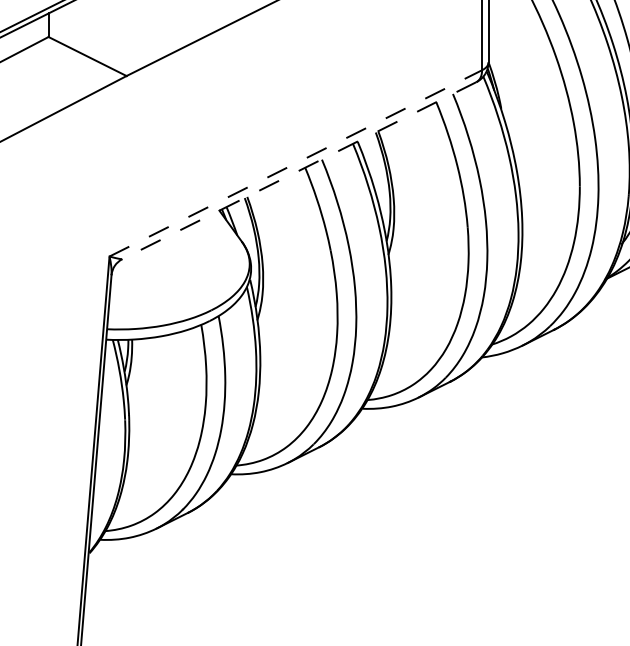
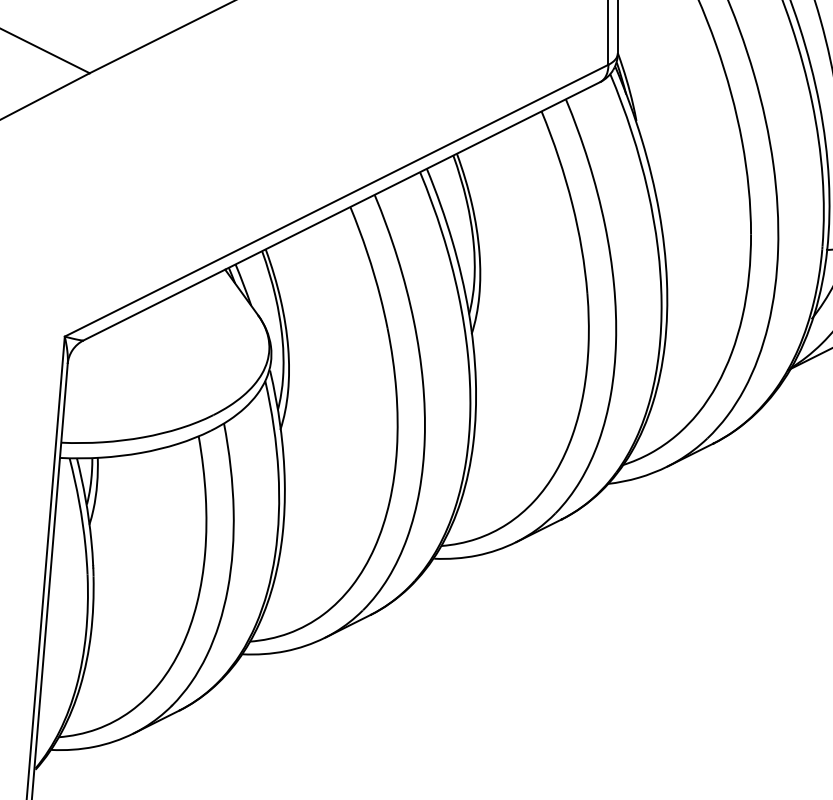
line: (296, 163) -> (337, 200), dashed -> solid
line: (299, 170) -> (341, 211), dashed -> solid

